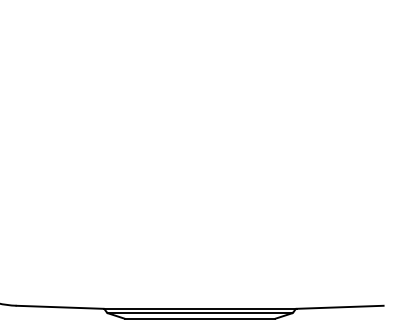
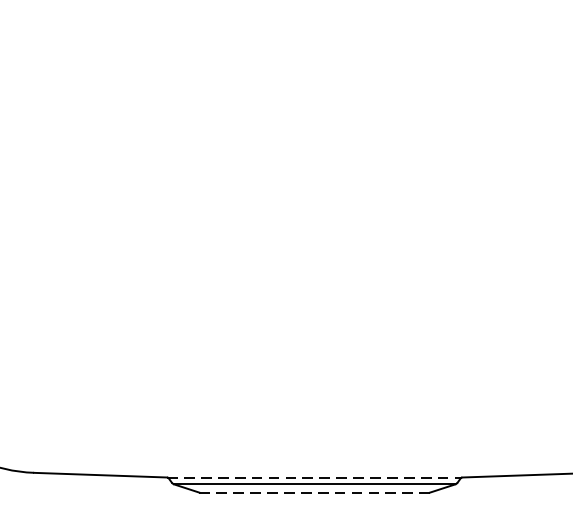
line: (200, 308) -> (315, 476), solid -> dashed
line: (199, 318) -> (313, 492), solid -> dashed

